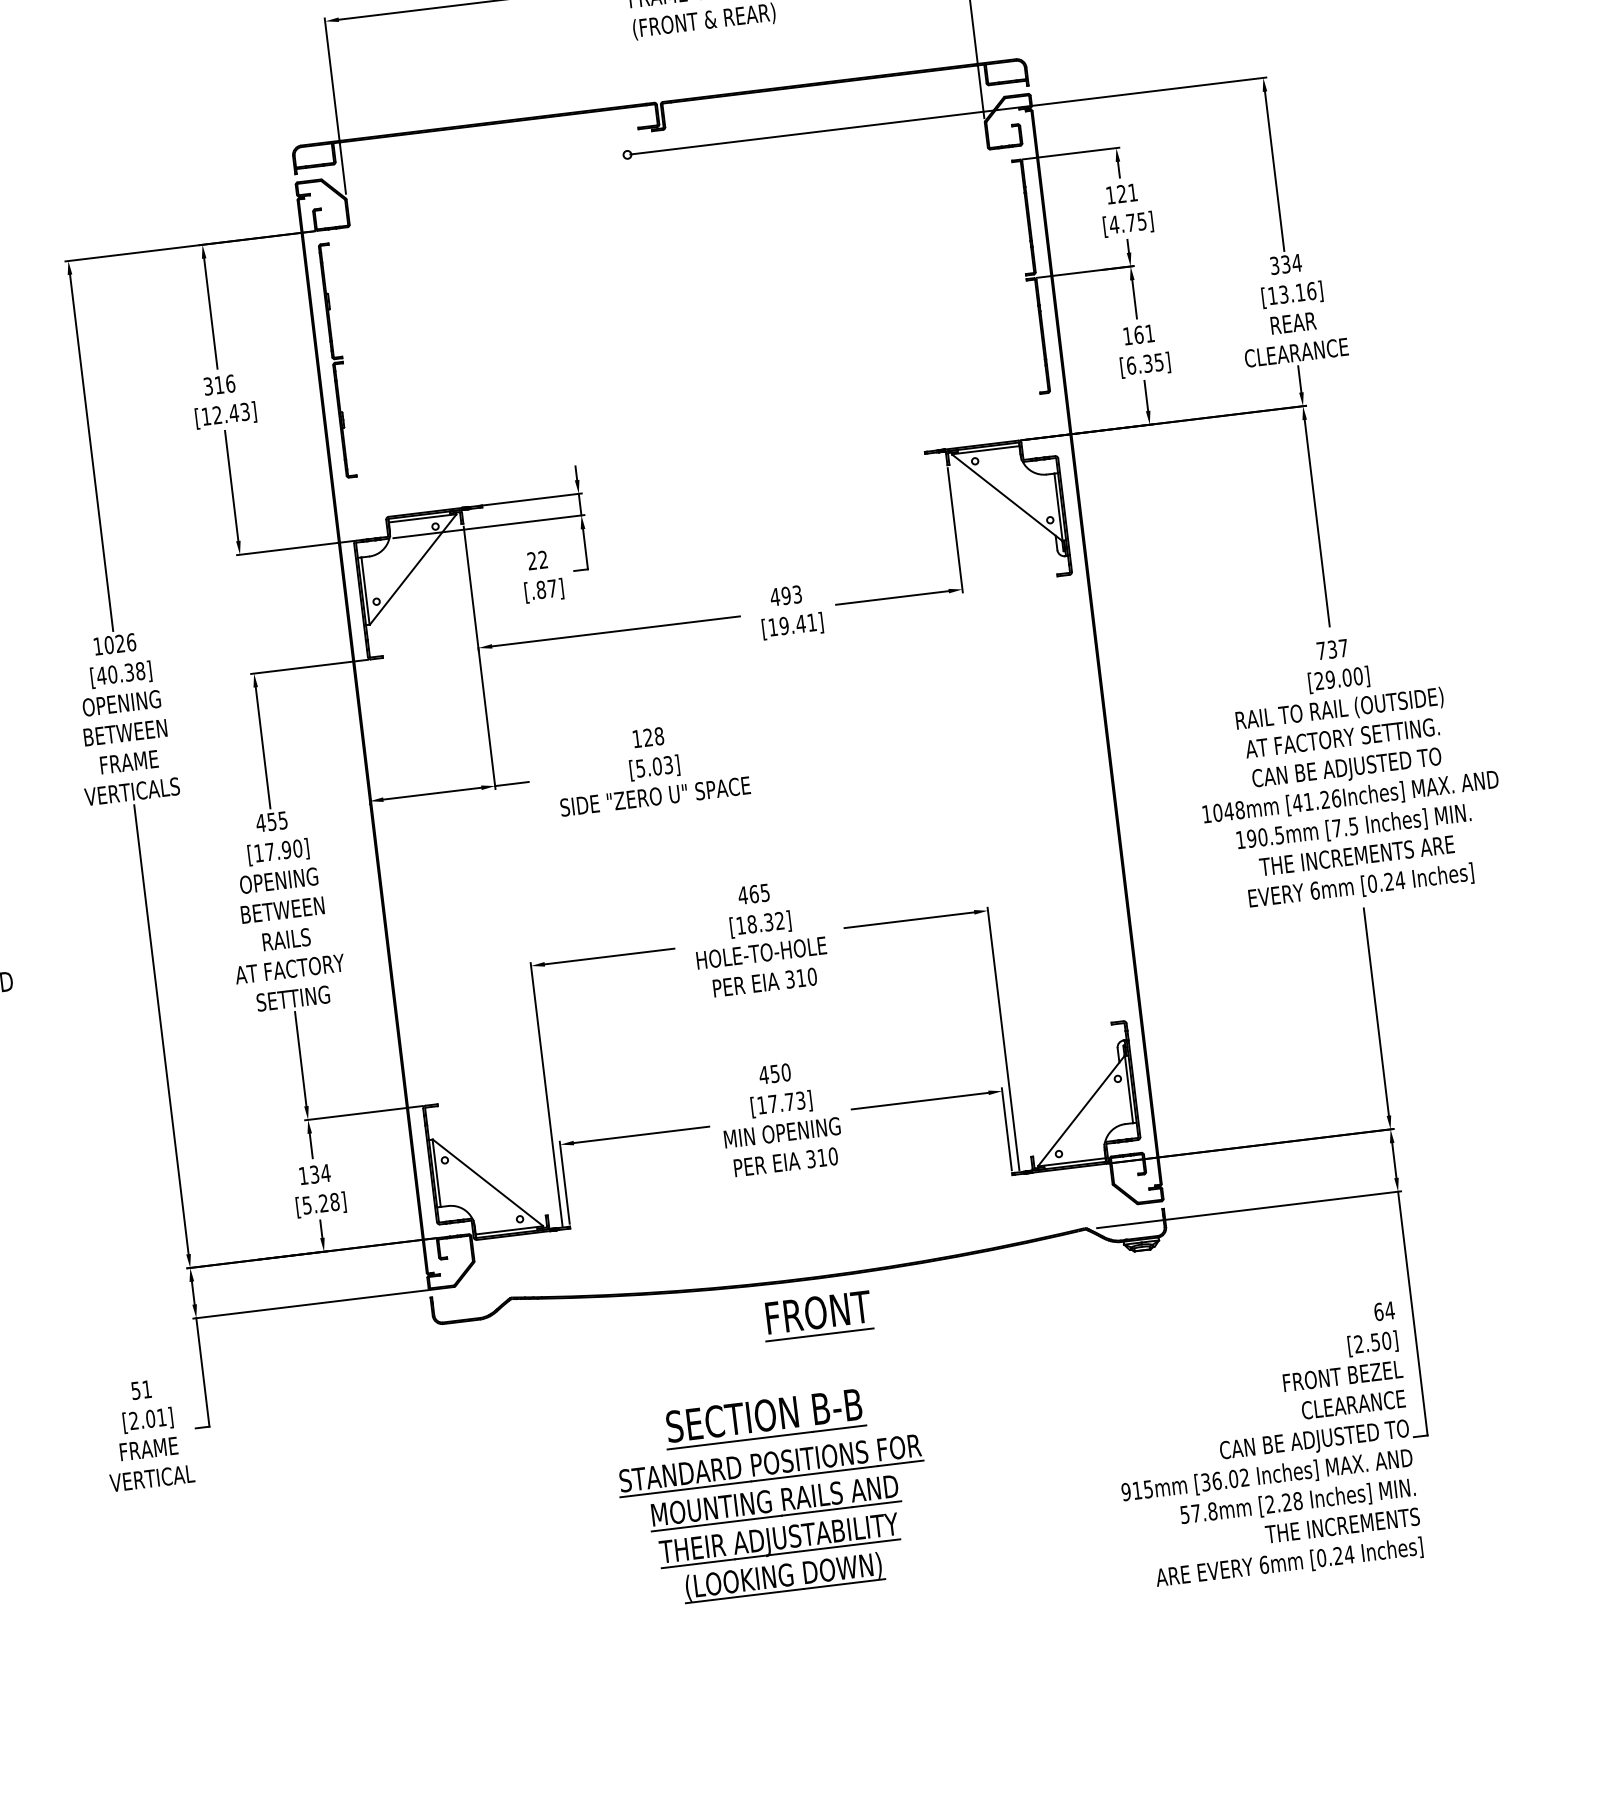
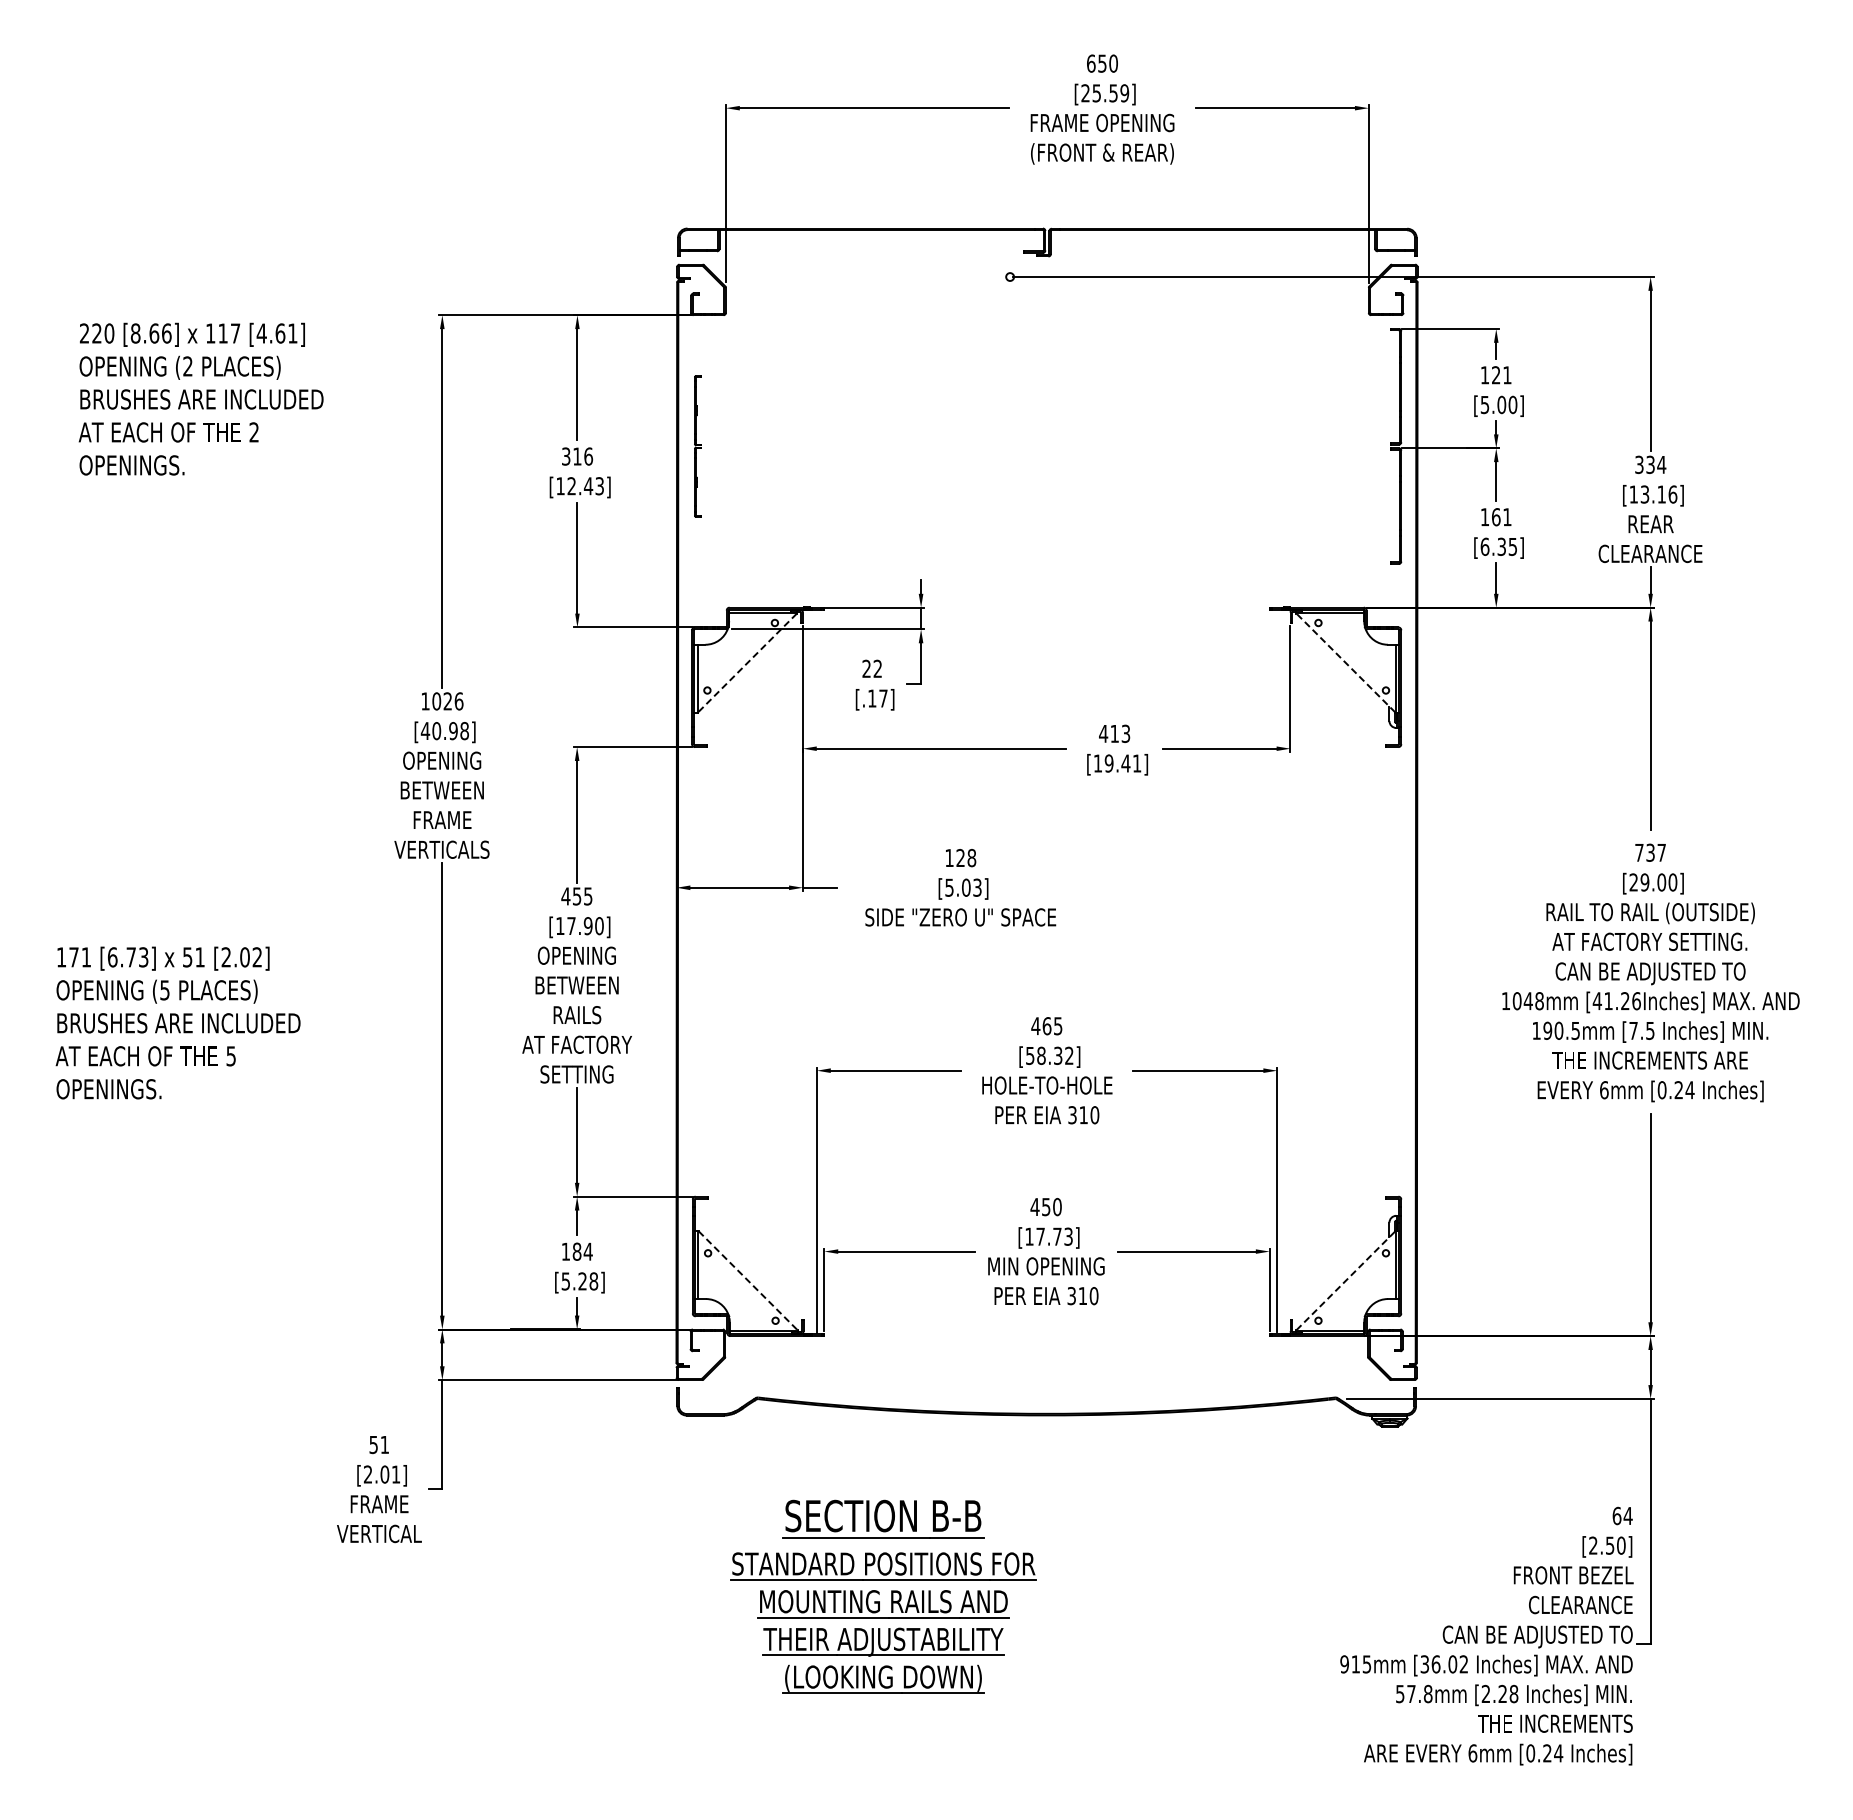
text: (1127, 222) -> (1498, 404), [4.75] -> [5.00]
part: (337, 360) -> (697, 446), size x0.6
line: (1006, 498) -> (1345, 663), solid -> dashed
line: (413, 570) -> (747, 663), solid -> dashed
text: (541, 589) -> (872, 698), [.87] -> [.17]
text: (785, 595) -> (1114, 733), 493 -> 413
text: (129, 671) -> (453, 730), [40.38] -> [40.98]
text: (741, 926) -> (1030, 1056), [18.32] -> [58.32]
line: (1080, 1110) -> (1345, 1280), solid -> dashed
text: (314, 1174) -> (576, 1251), 134 -> 184
line: (488, 1182) -> (748, 1280), solid -> dashed
part: (816, 1316) -> (1058, 1452), removed
part: (773, 1495) -> (883, 1596), moved

